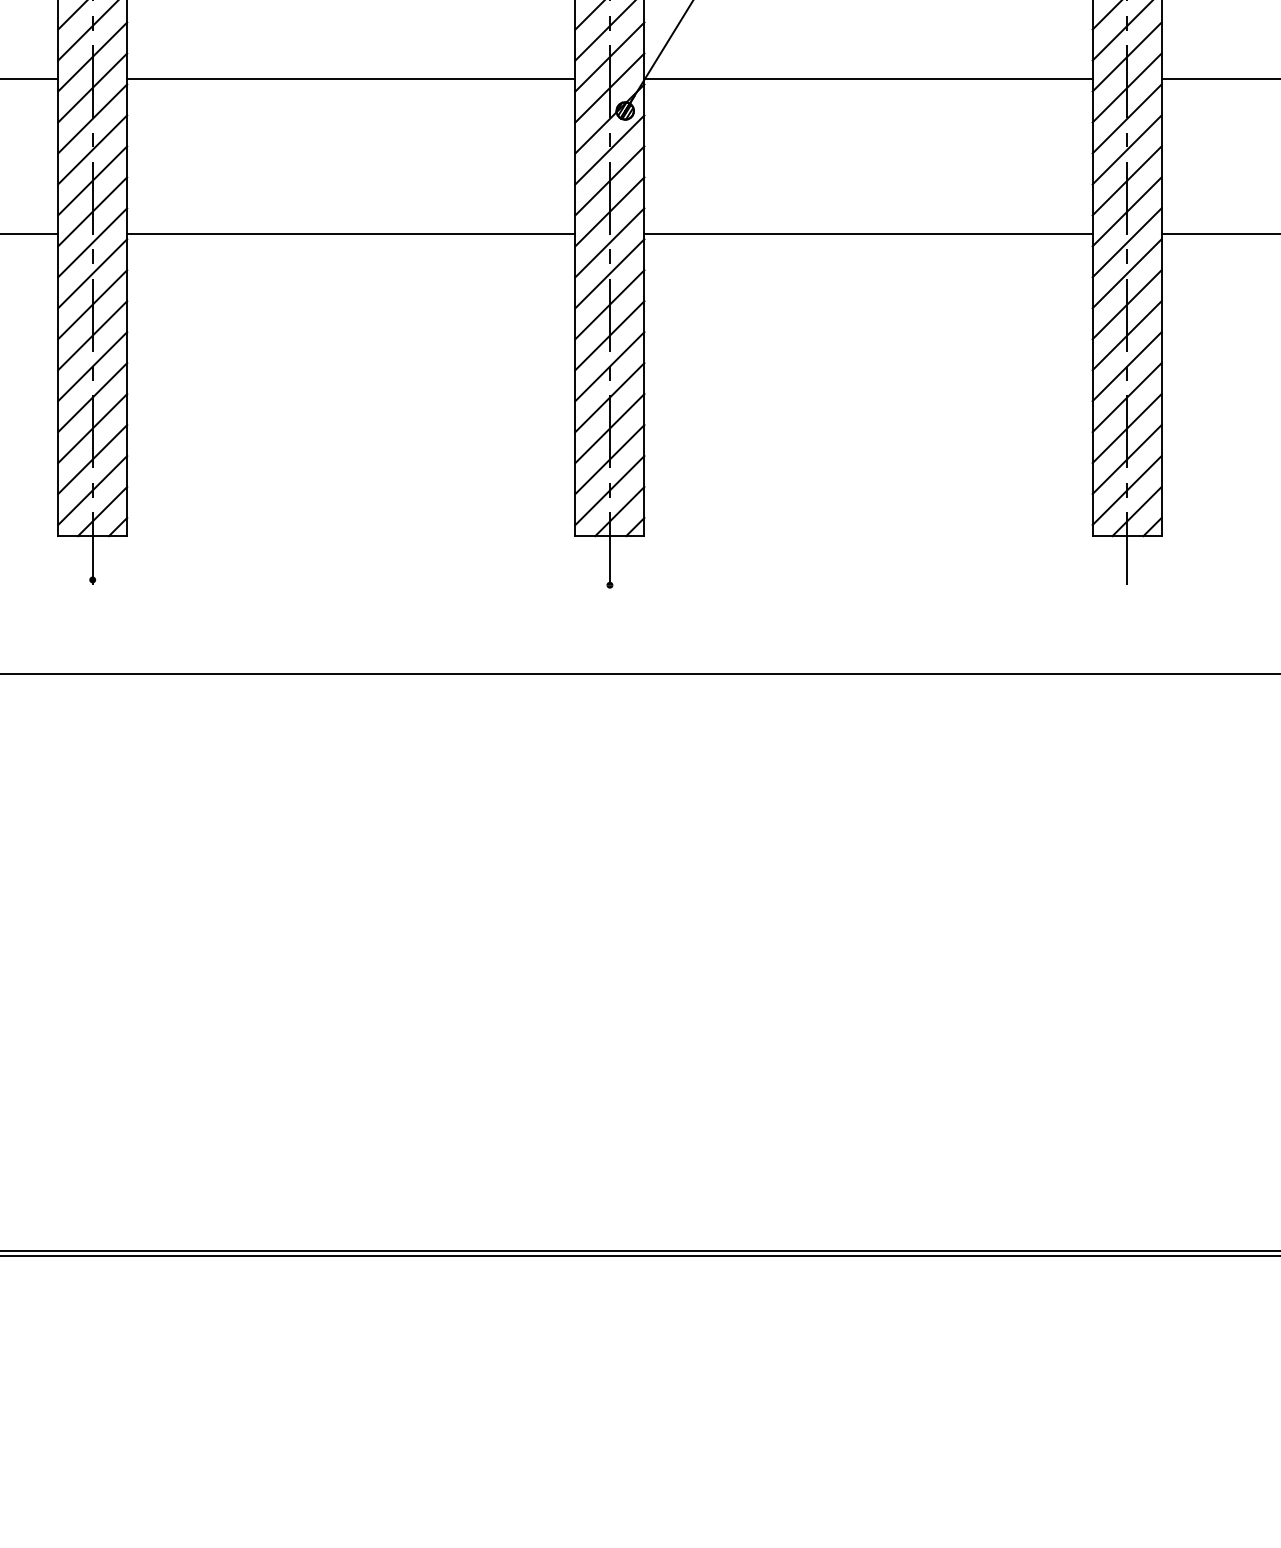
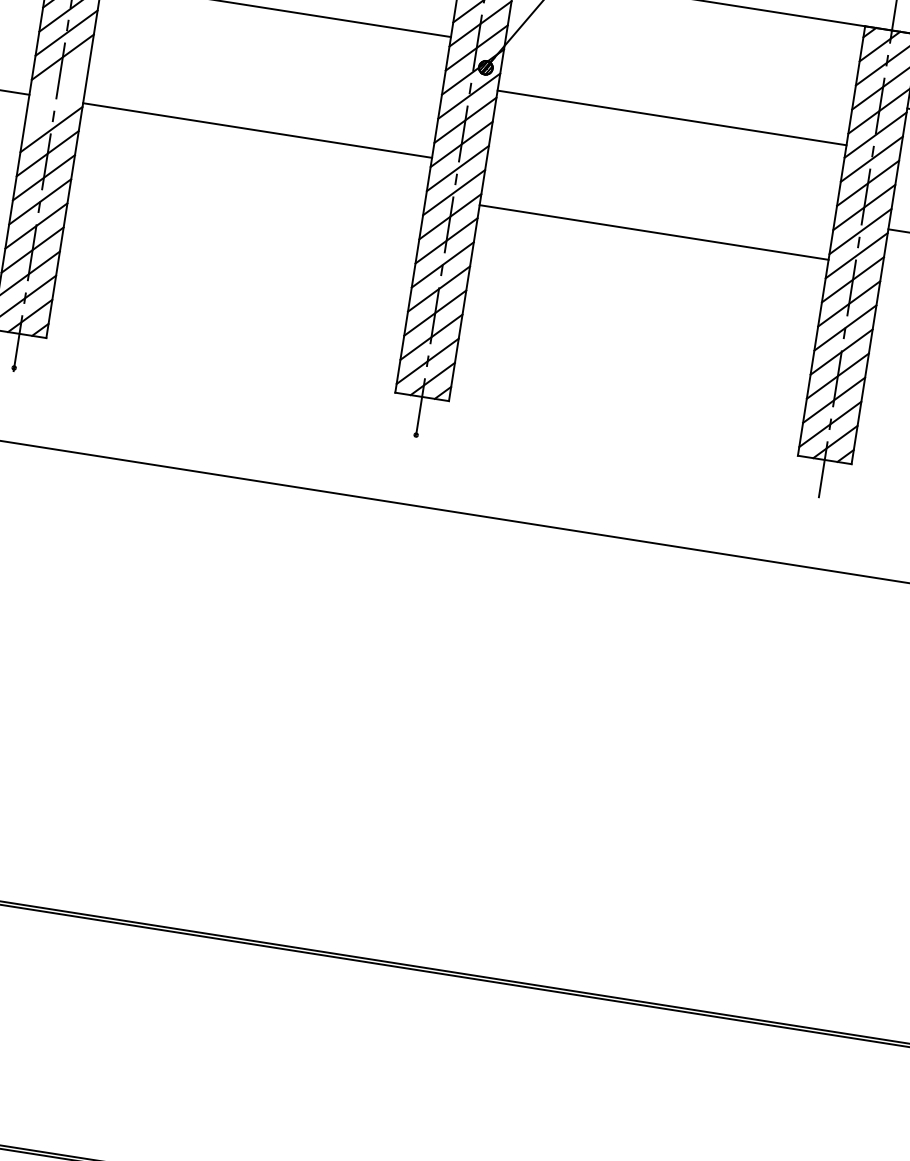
line: (868, 79) -> (672, 118), moved
line: (92, 211) -> (58, 81), removed
line: (868, 234) -> (654, 232), moved
line: (92, 242) -> (55, 105), removed

